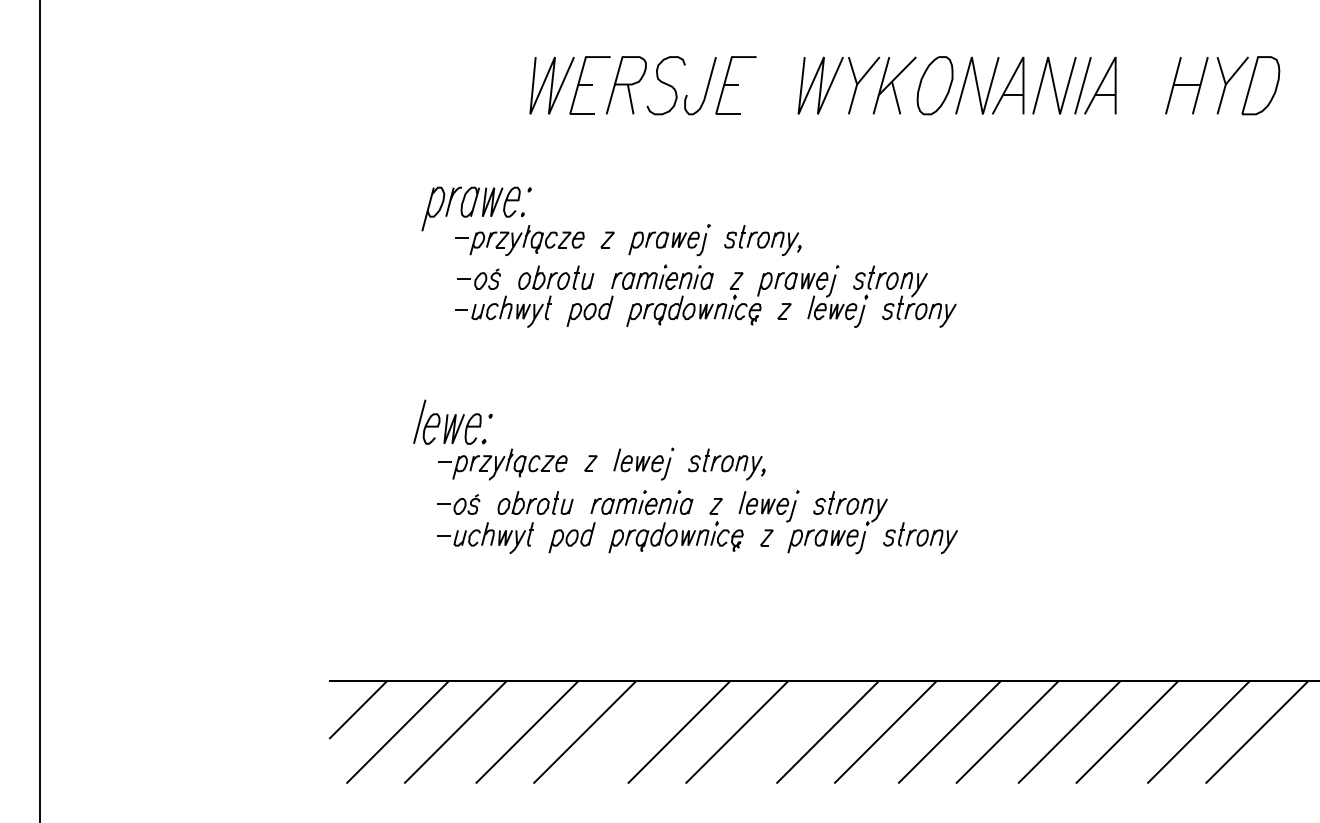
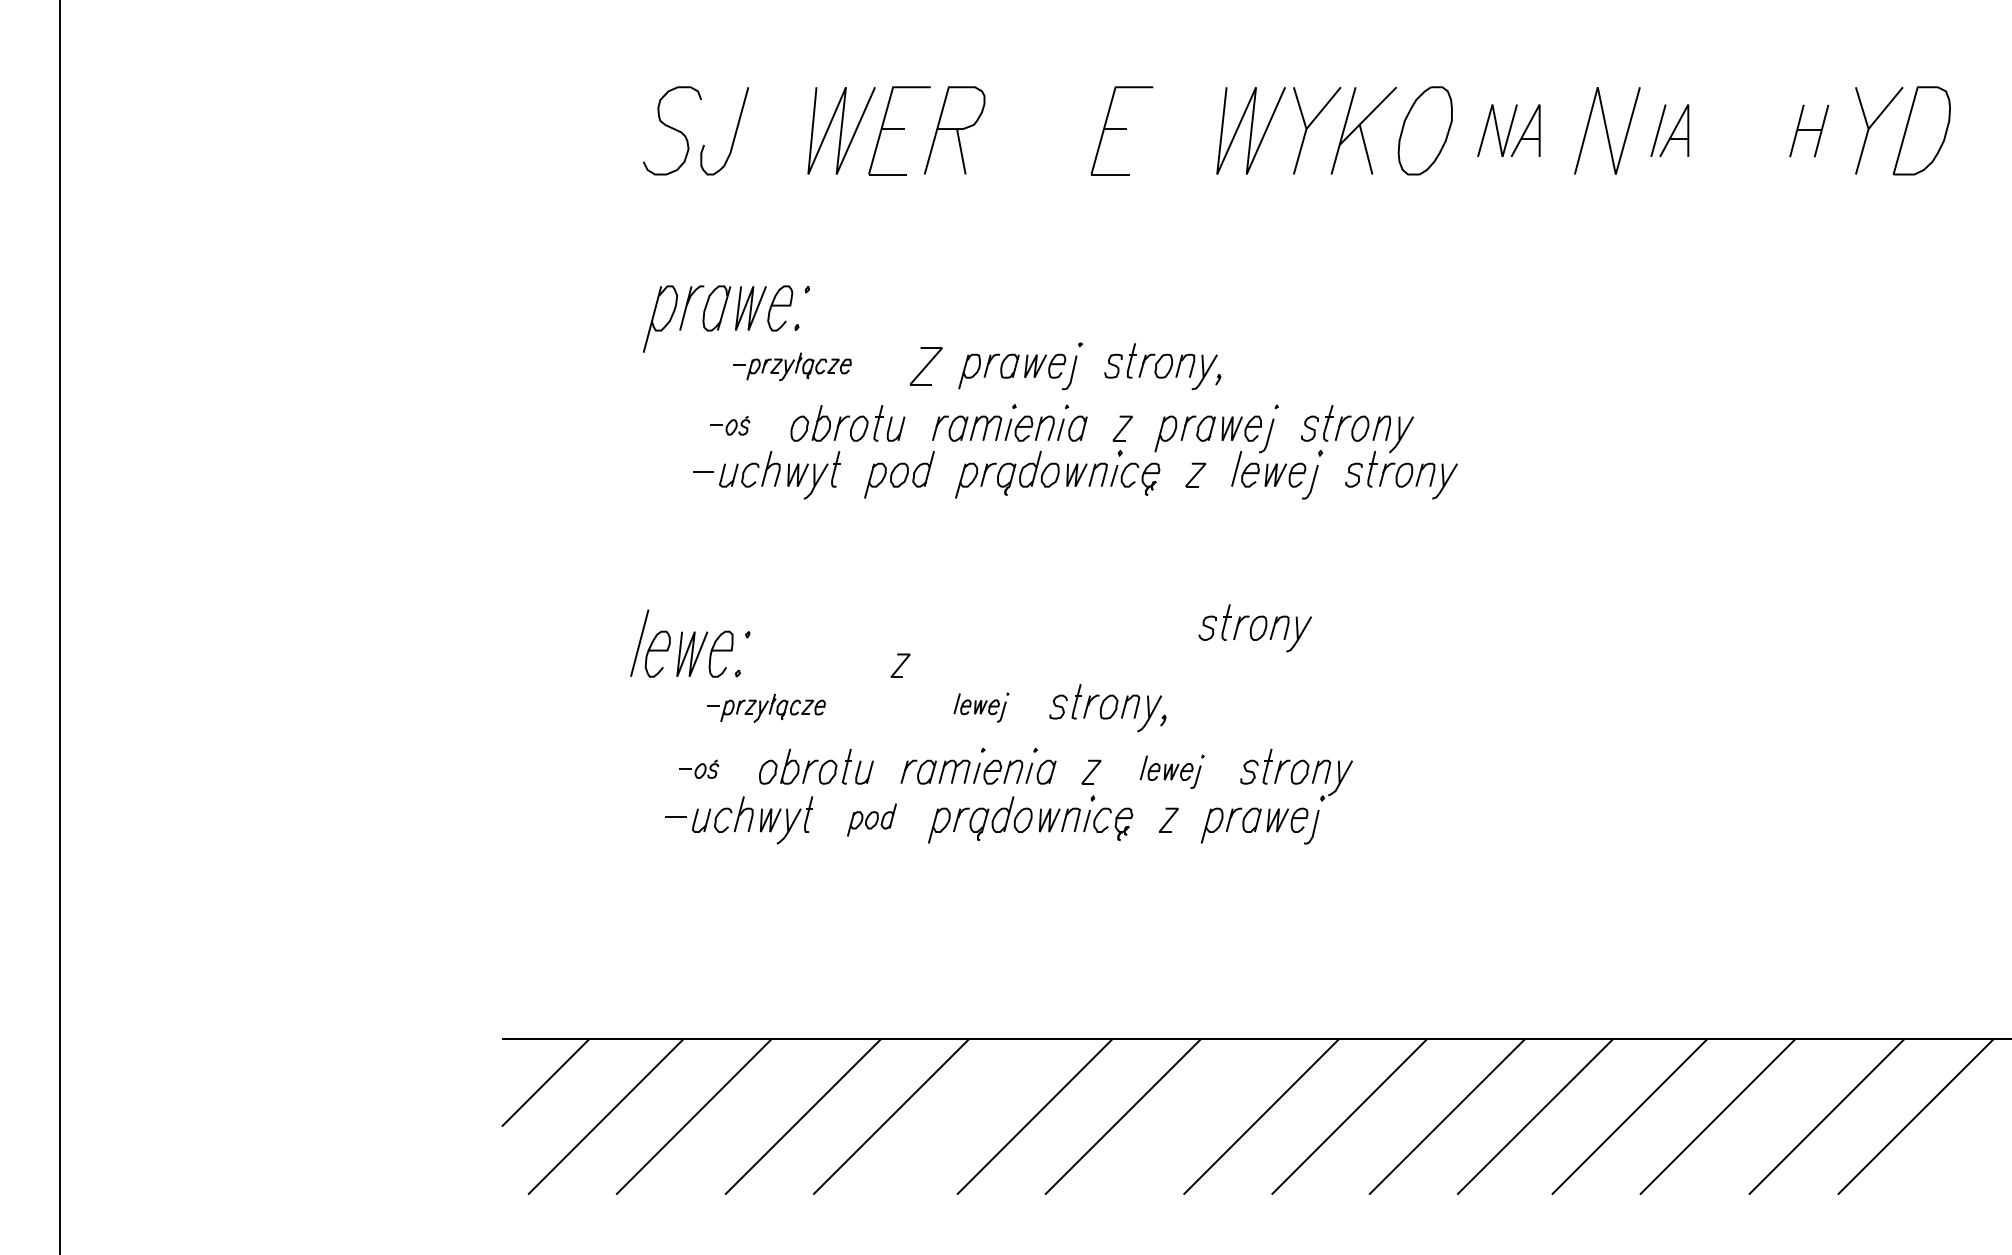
part: (989, 85) -> (1508, 130), size x0.6
part: (1095, 85) -> (1669, 130), size x0.6
part: (1186, 85) -> (1808, 130), size x0.6
part: (675, 88) -> (686, 135), moved
part: (607, 239) -> (925, 365), size x1.6
part: (519, 240) -> (791, 366), size x0.6
part: (478, 278) -> (729, 424), size x0.6
part: (590, 463) -> (900, 665), moved
part: (643, 463) -> (980, 706), size x0.6
part: (502, 464) -> (765, 708), size x0.6
part: (458, 504) -> (698, 769), size x0.6
part: (768, 505) -> (1171, 770), size x0.7
part: (571, 537) -> (871, 819), size x0.7
part: (920, 538) -> (1255, 629), moved

